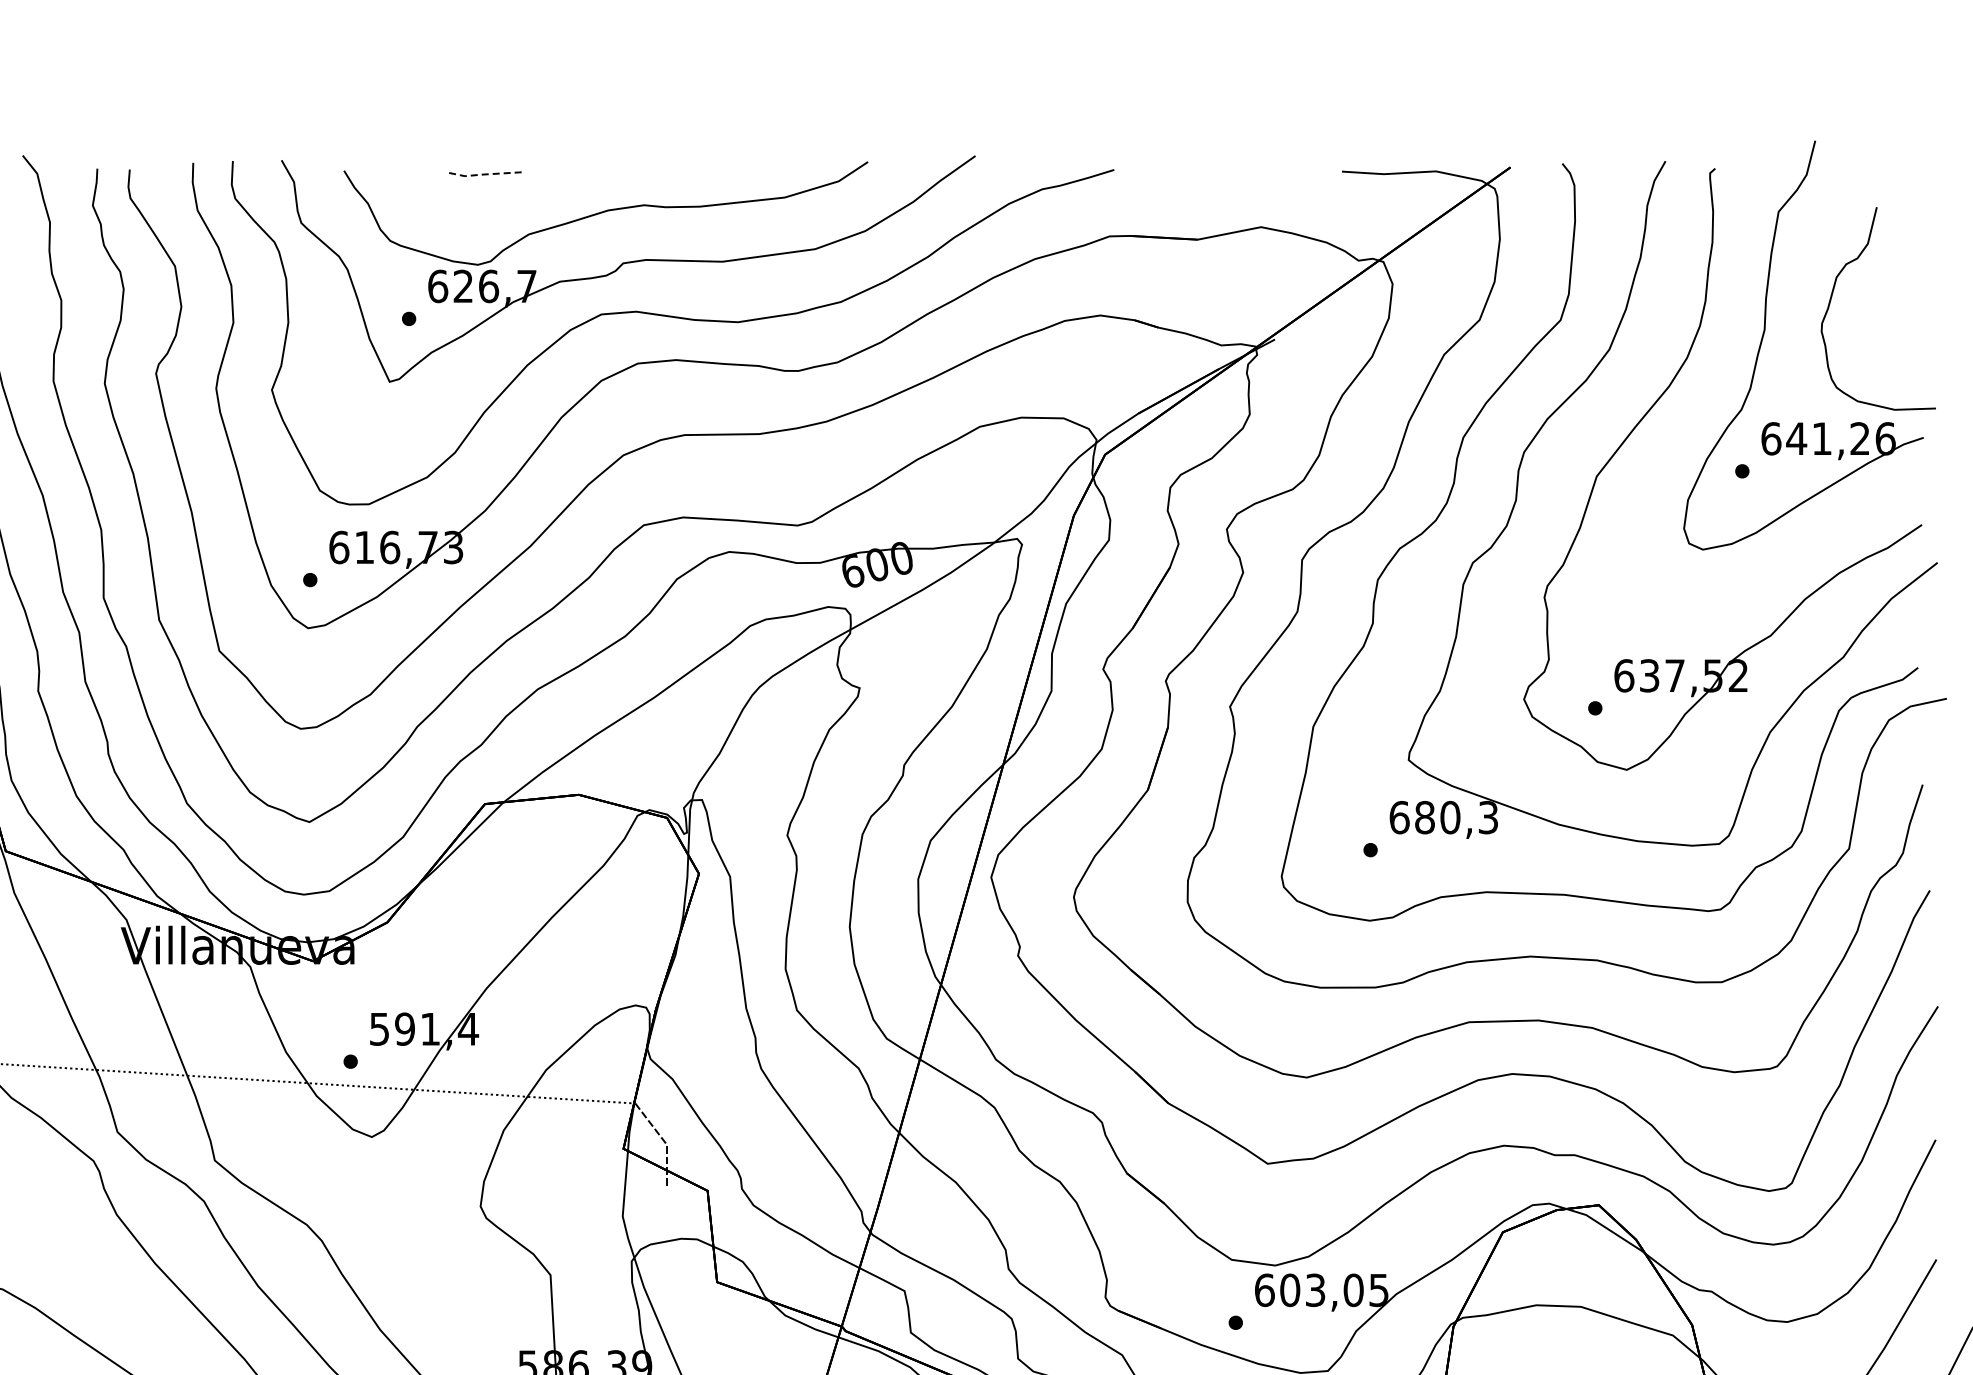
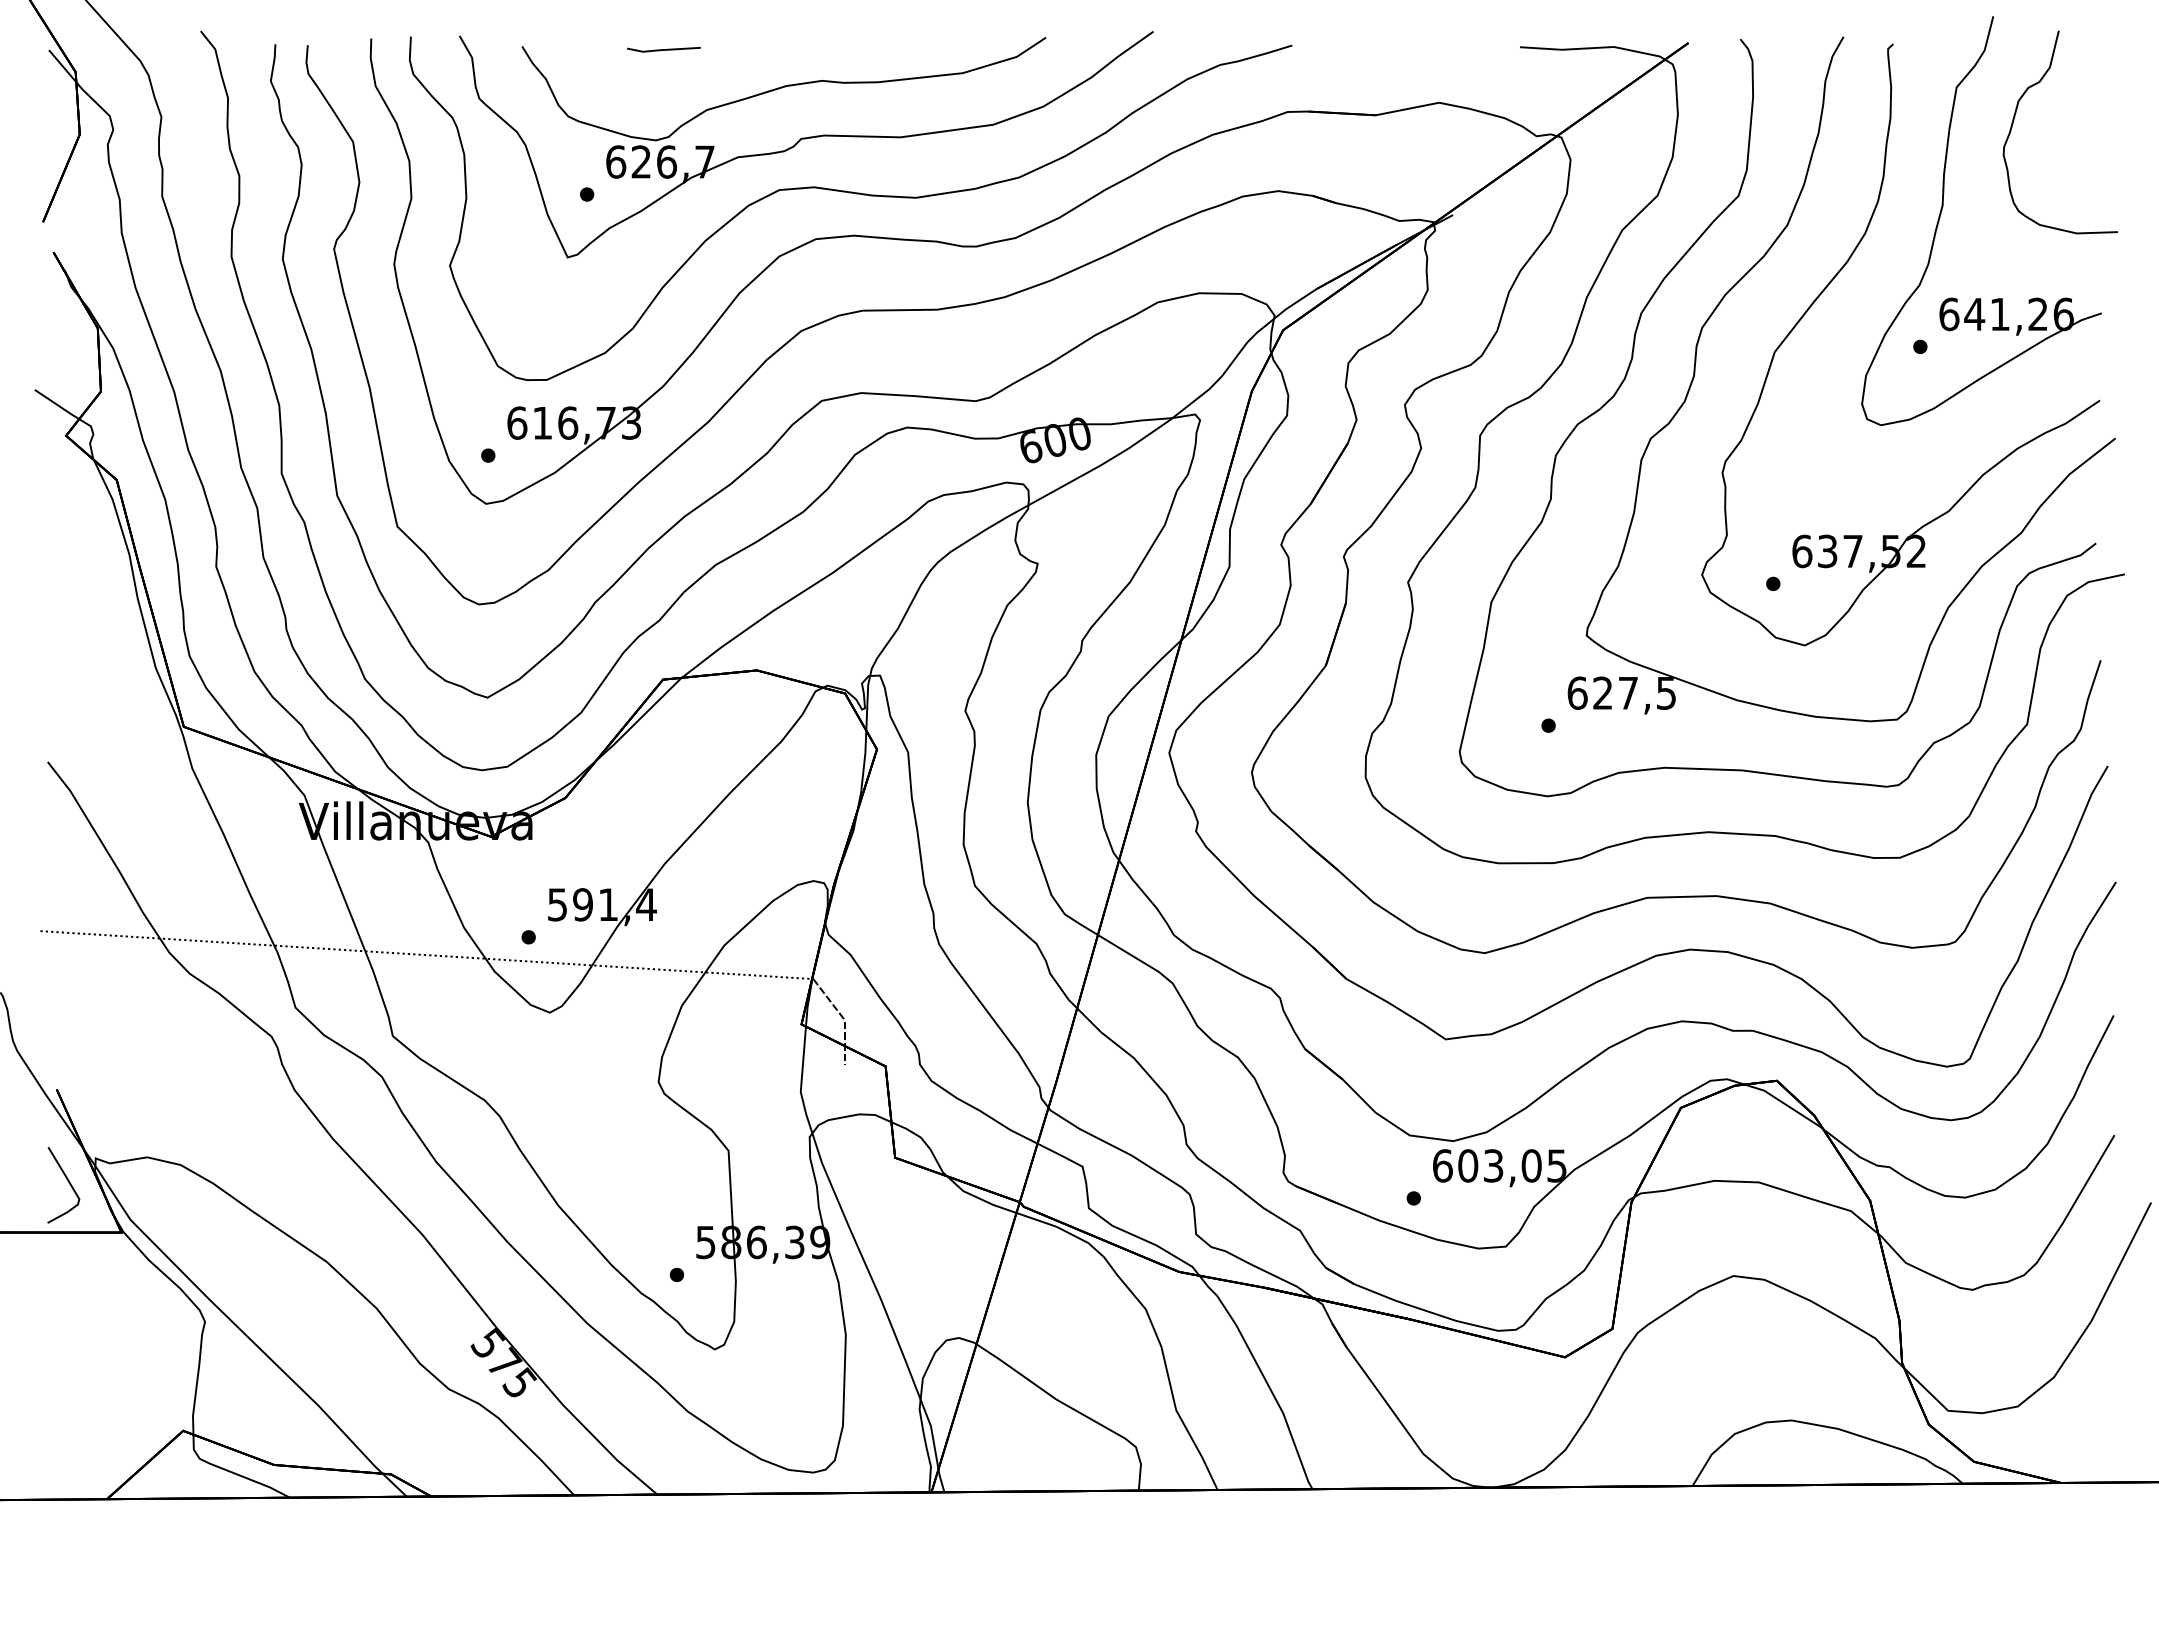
line: (484, 174) -> (662, 50), dashed -> solid
curve: (1832, 296) -> (2014, 120), moved
text: (1456, 816) -> (1634, 692), 680,3 -> 627,5

